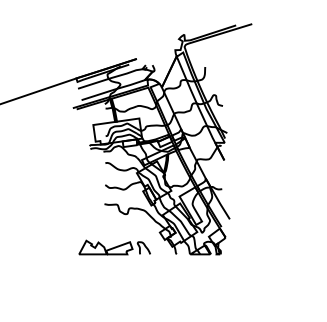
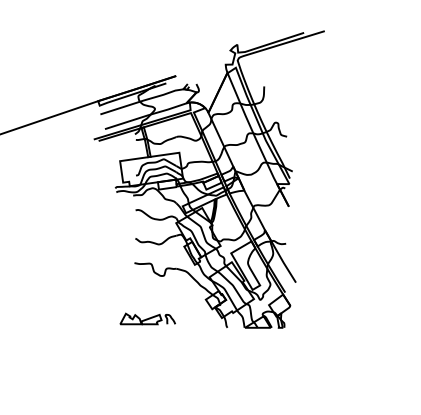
part: (114, 247) -> (147, 318), size x0.6

